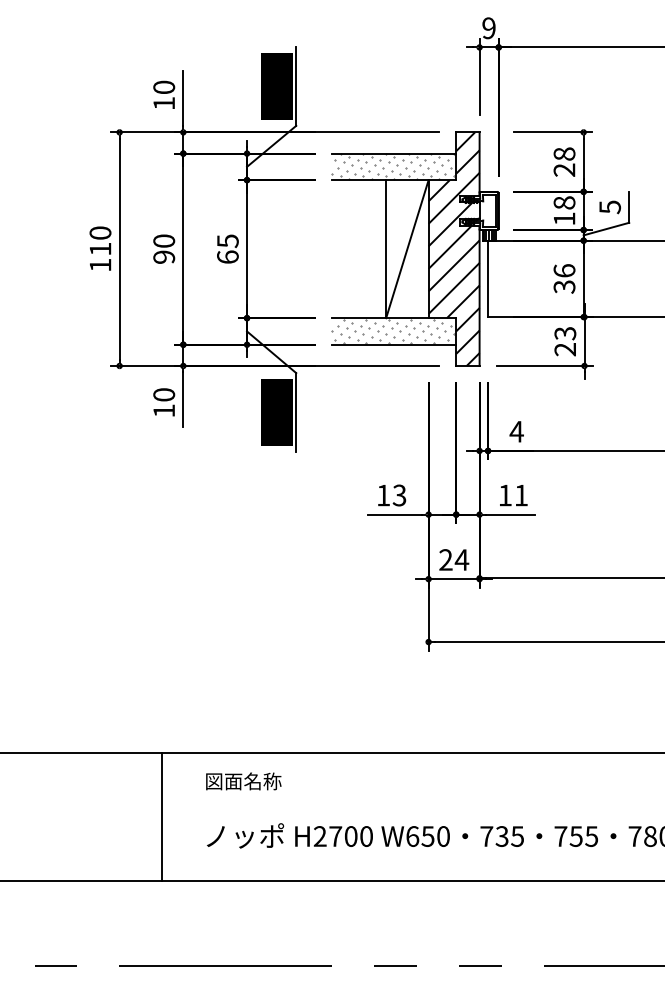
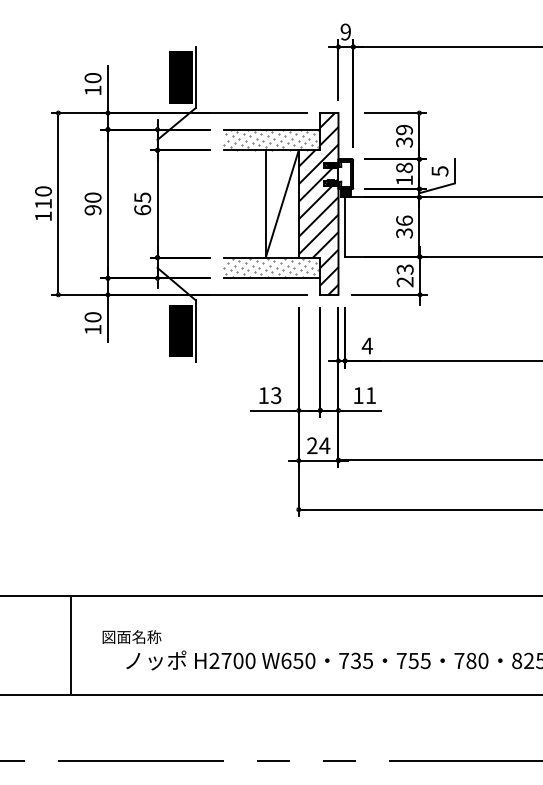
text: (564, 161) -> (404, 135), 28 -> 39
text: (243, 780) -> (131, 636), moved
line: (162, 816) -> (71, 645), moved

